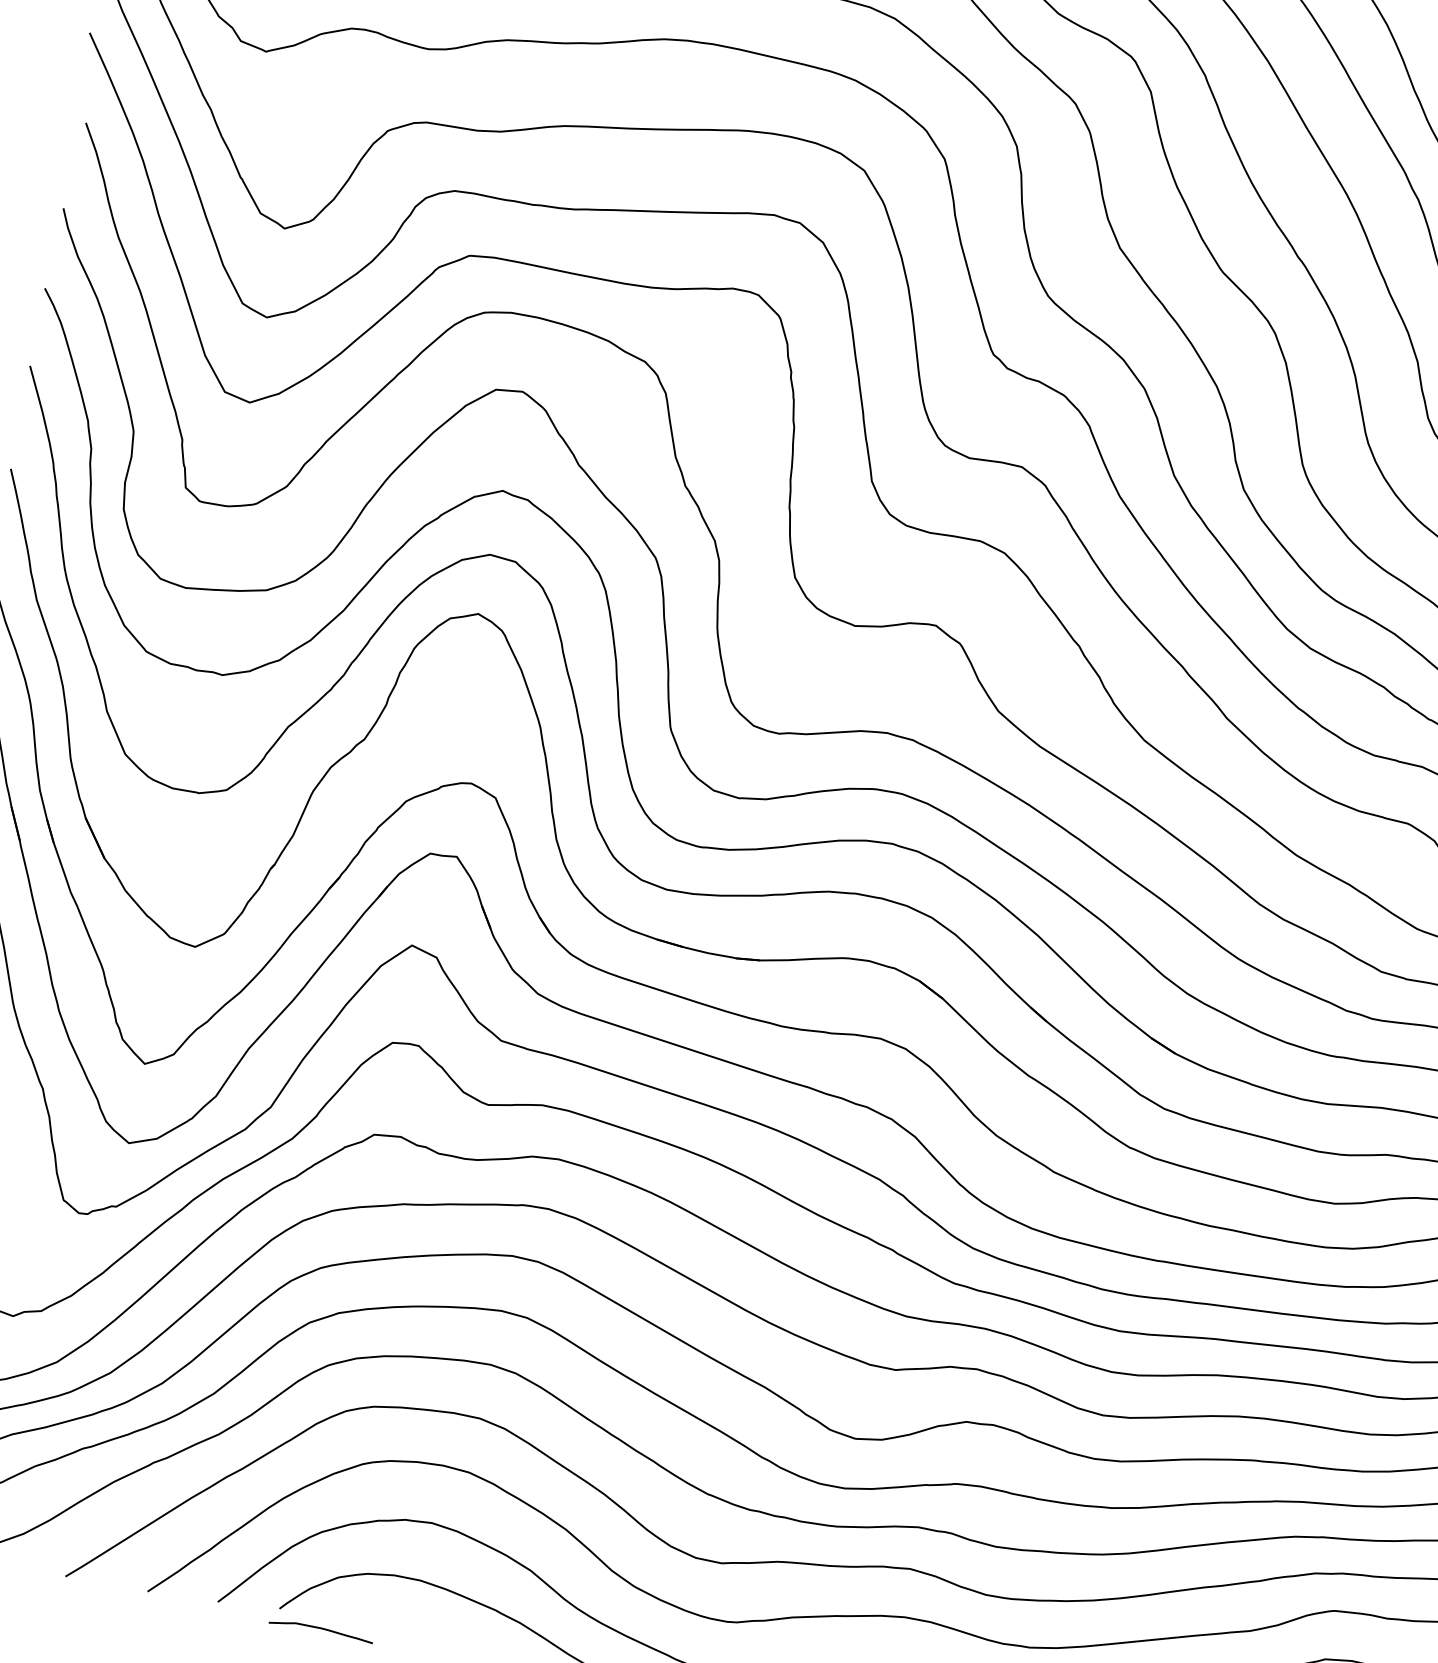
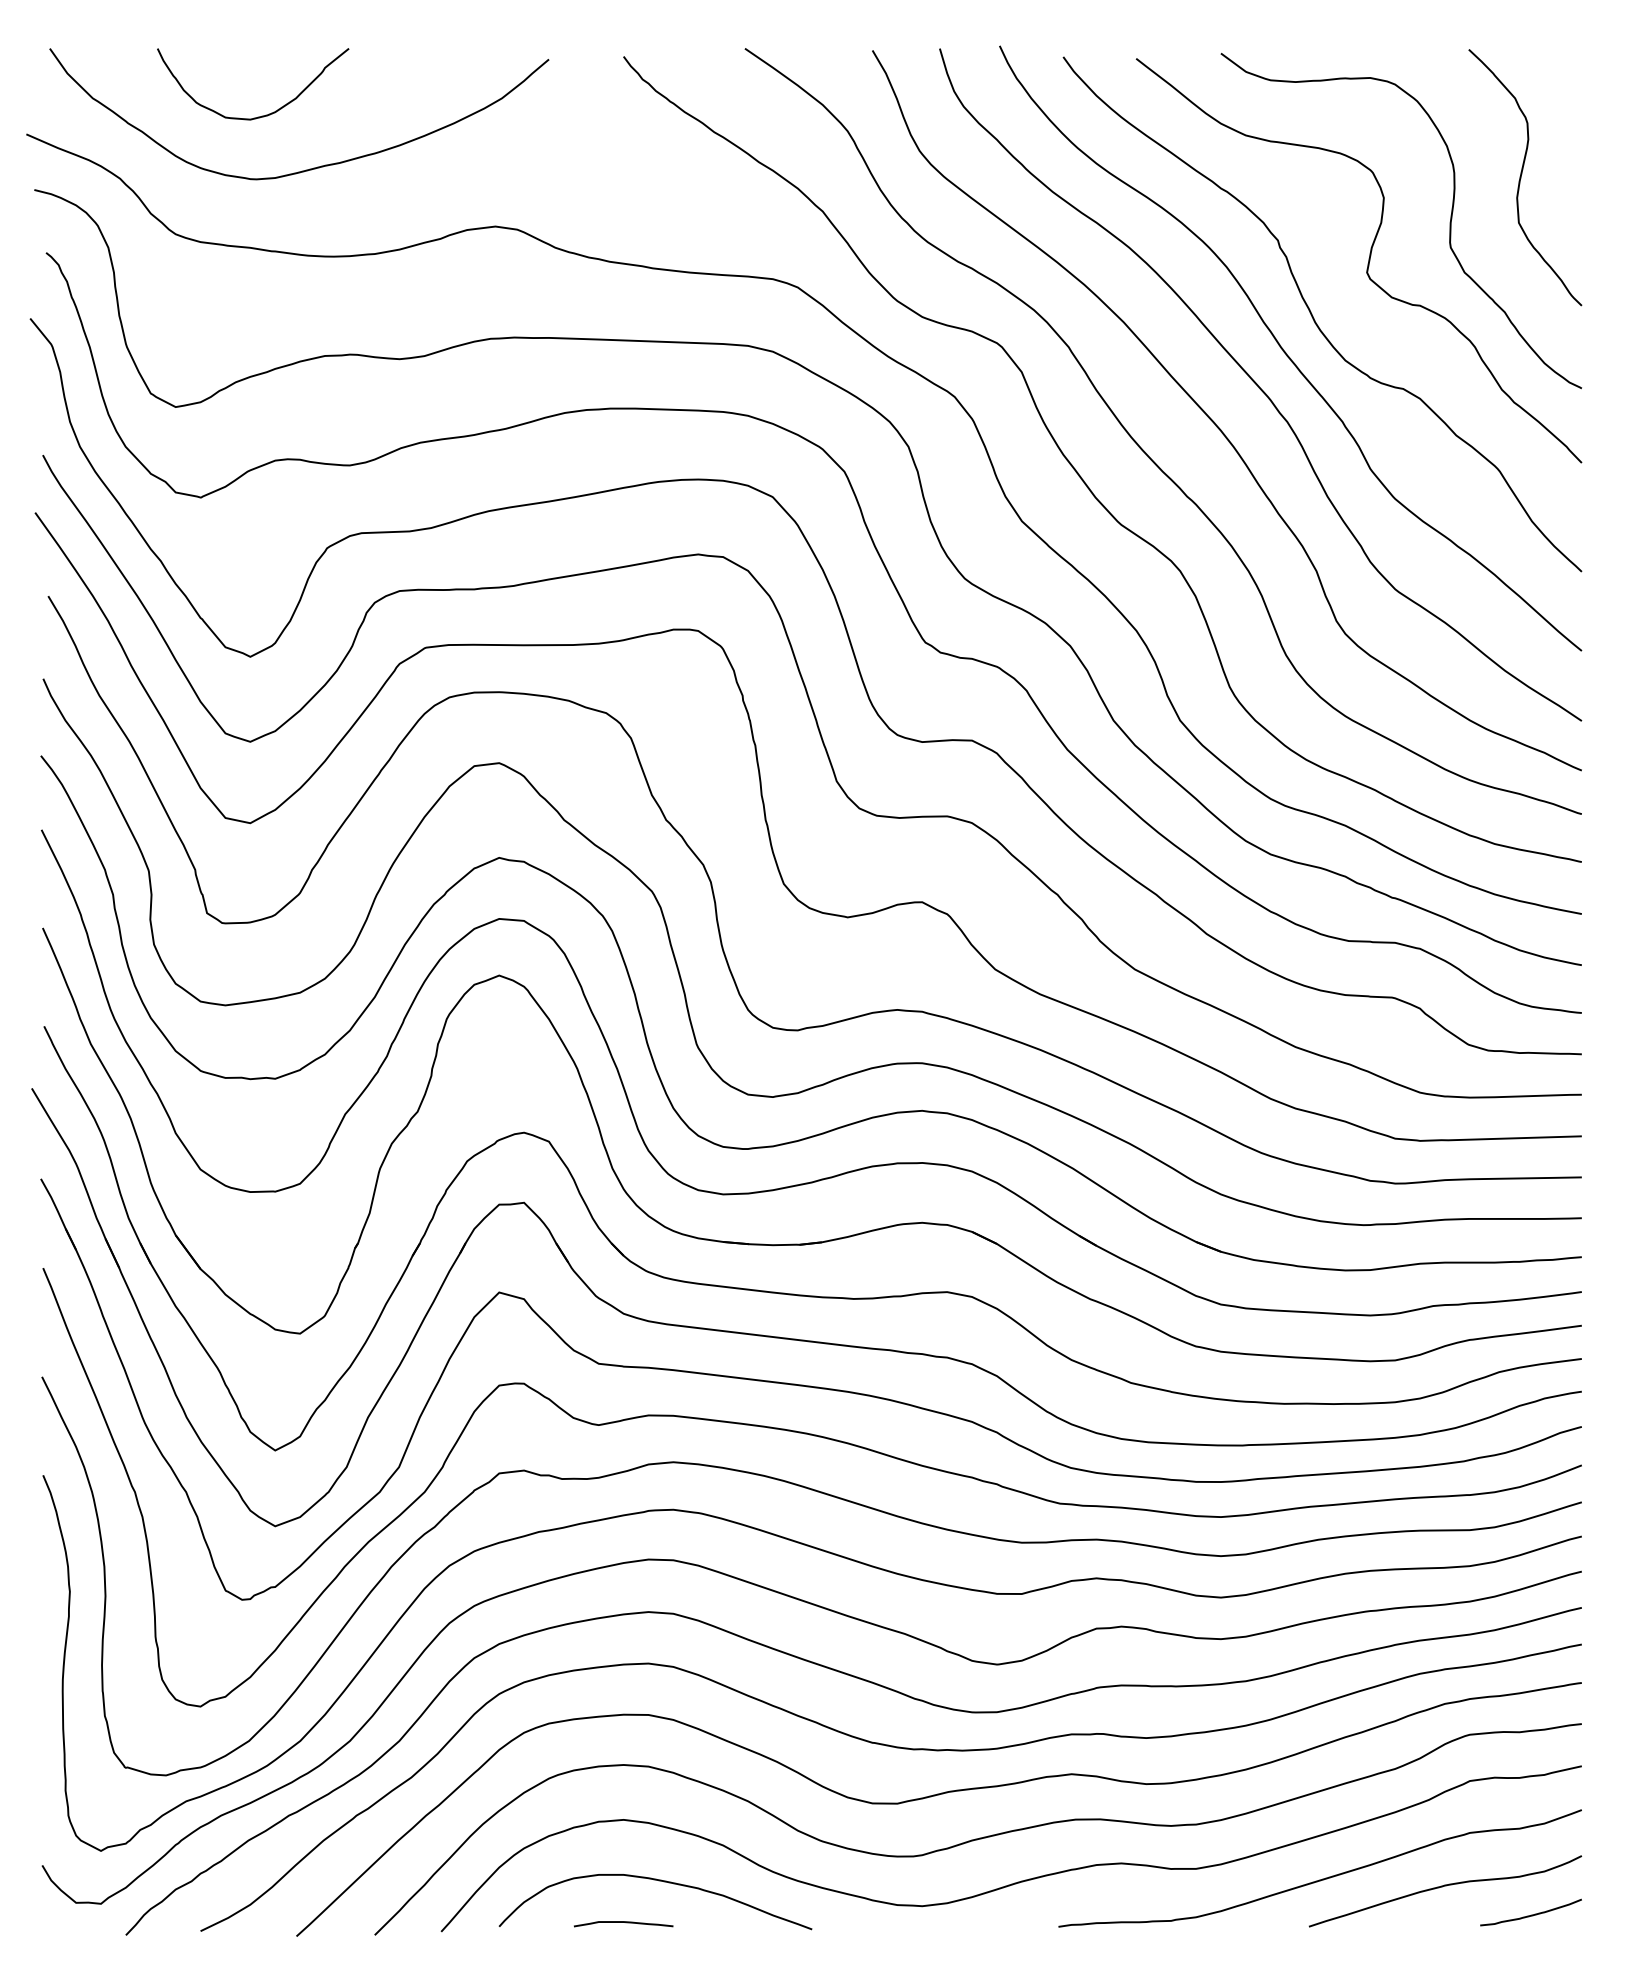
curve: (321, 1628) -> (623, 1922), moved

